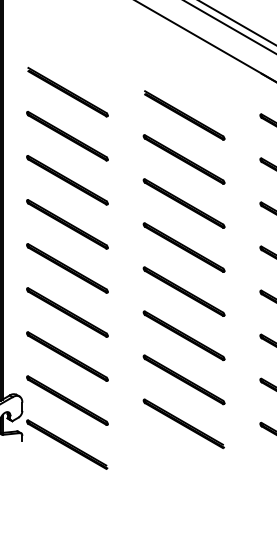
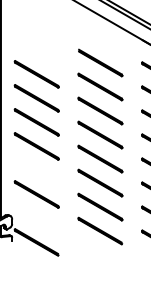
line: (66, 92) -> (36, 50), removed
line: (66, 312) -> (36, 170), removed
line: (66, 400) -> (36, 218), removed

